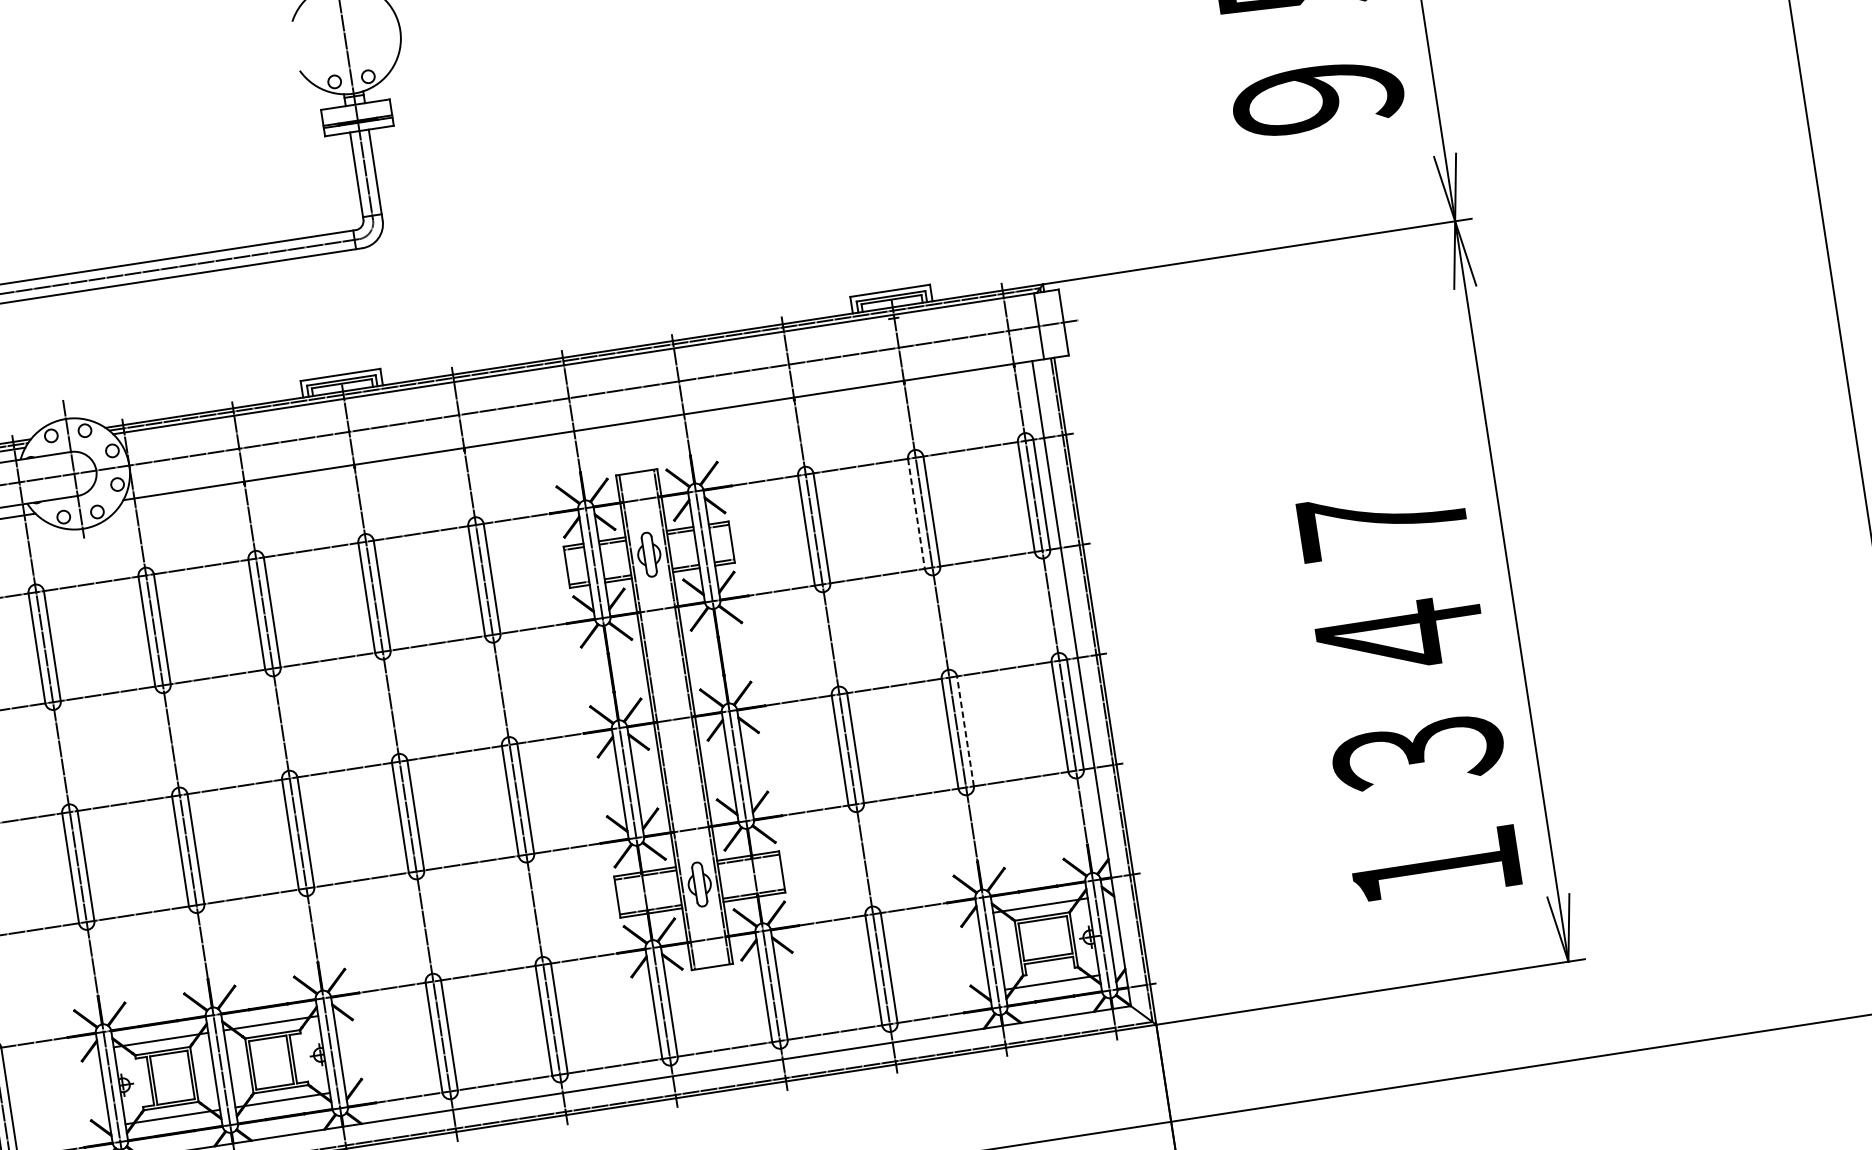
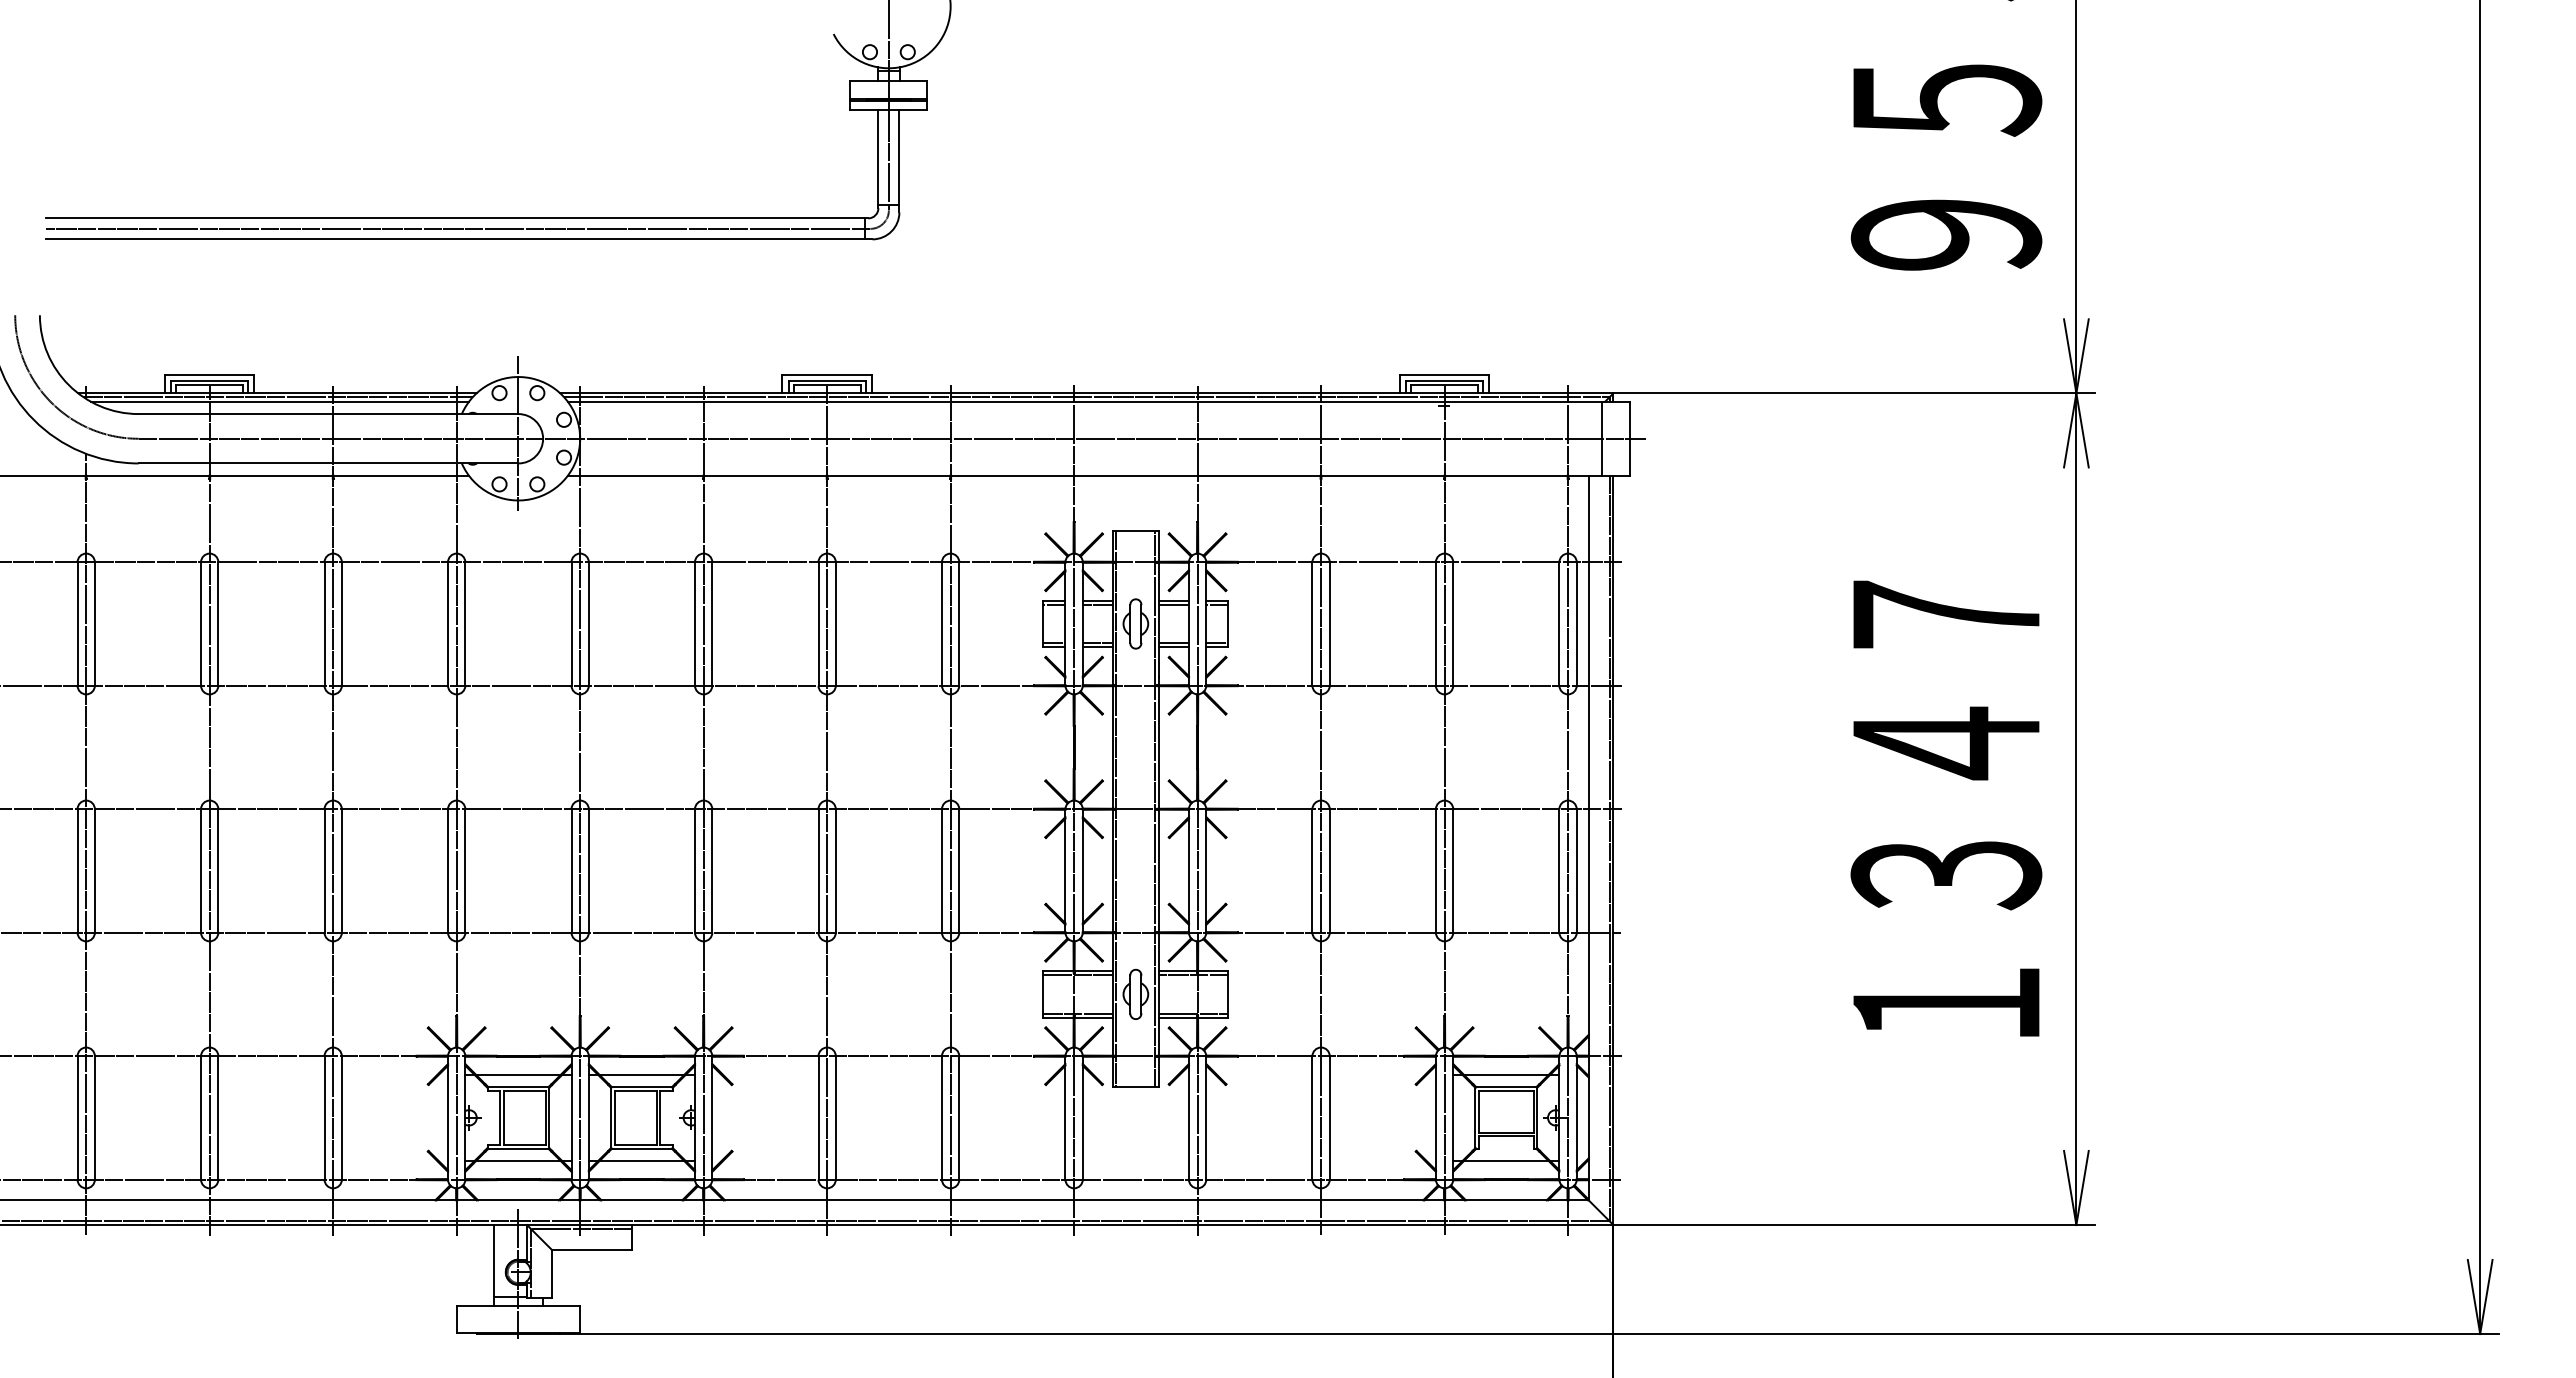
line: (915, 513) -> (1435, 623), dashed -> solid
text: (1409, 694) -> (1946, 808), moved
line: (965, 730) -> (1453, 870), dashed -> solid

